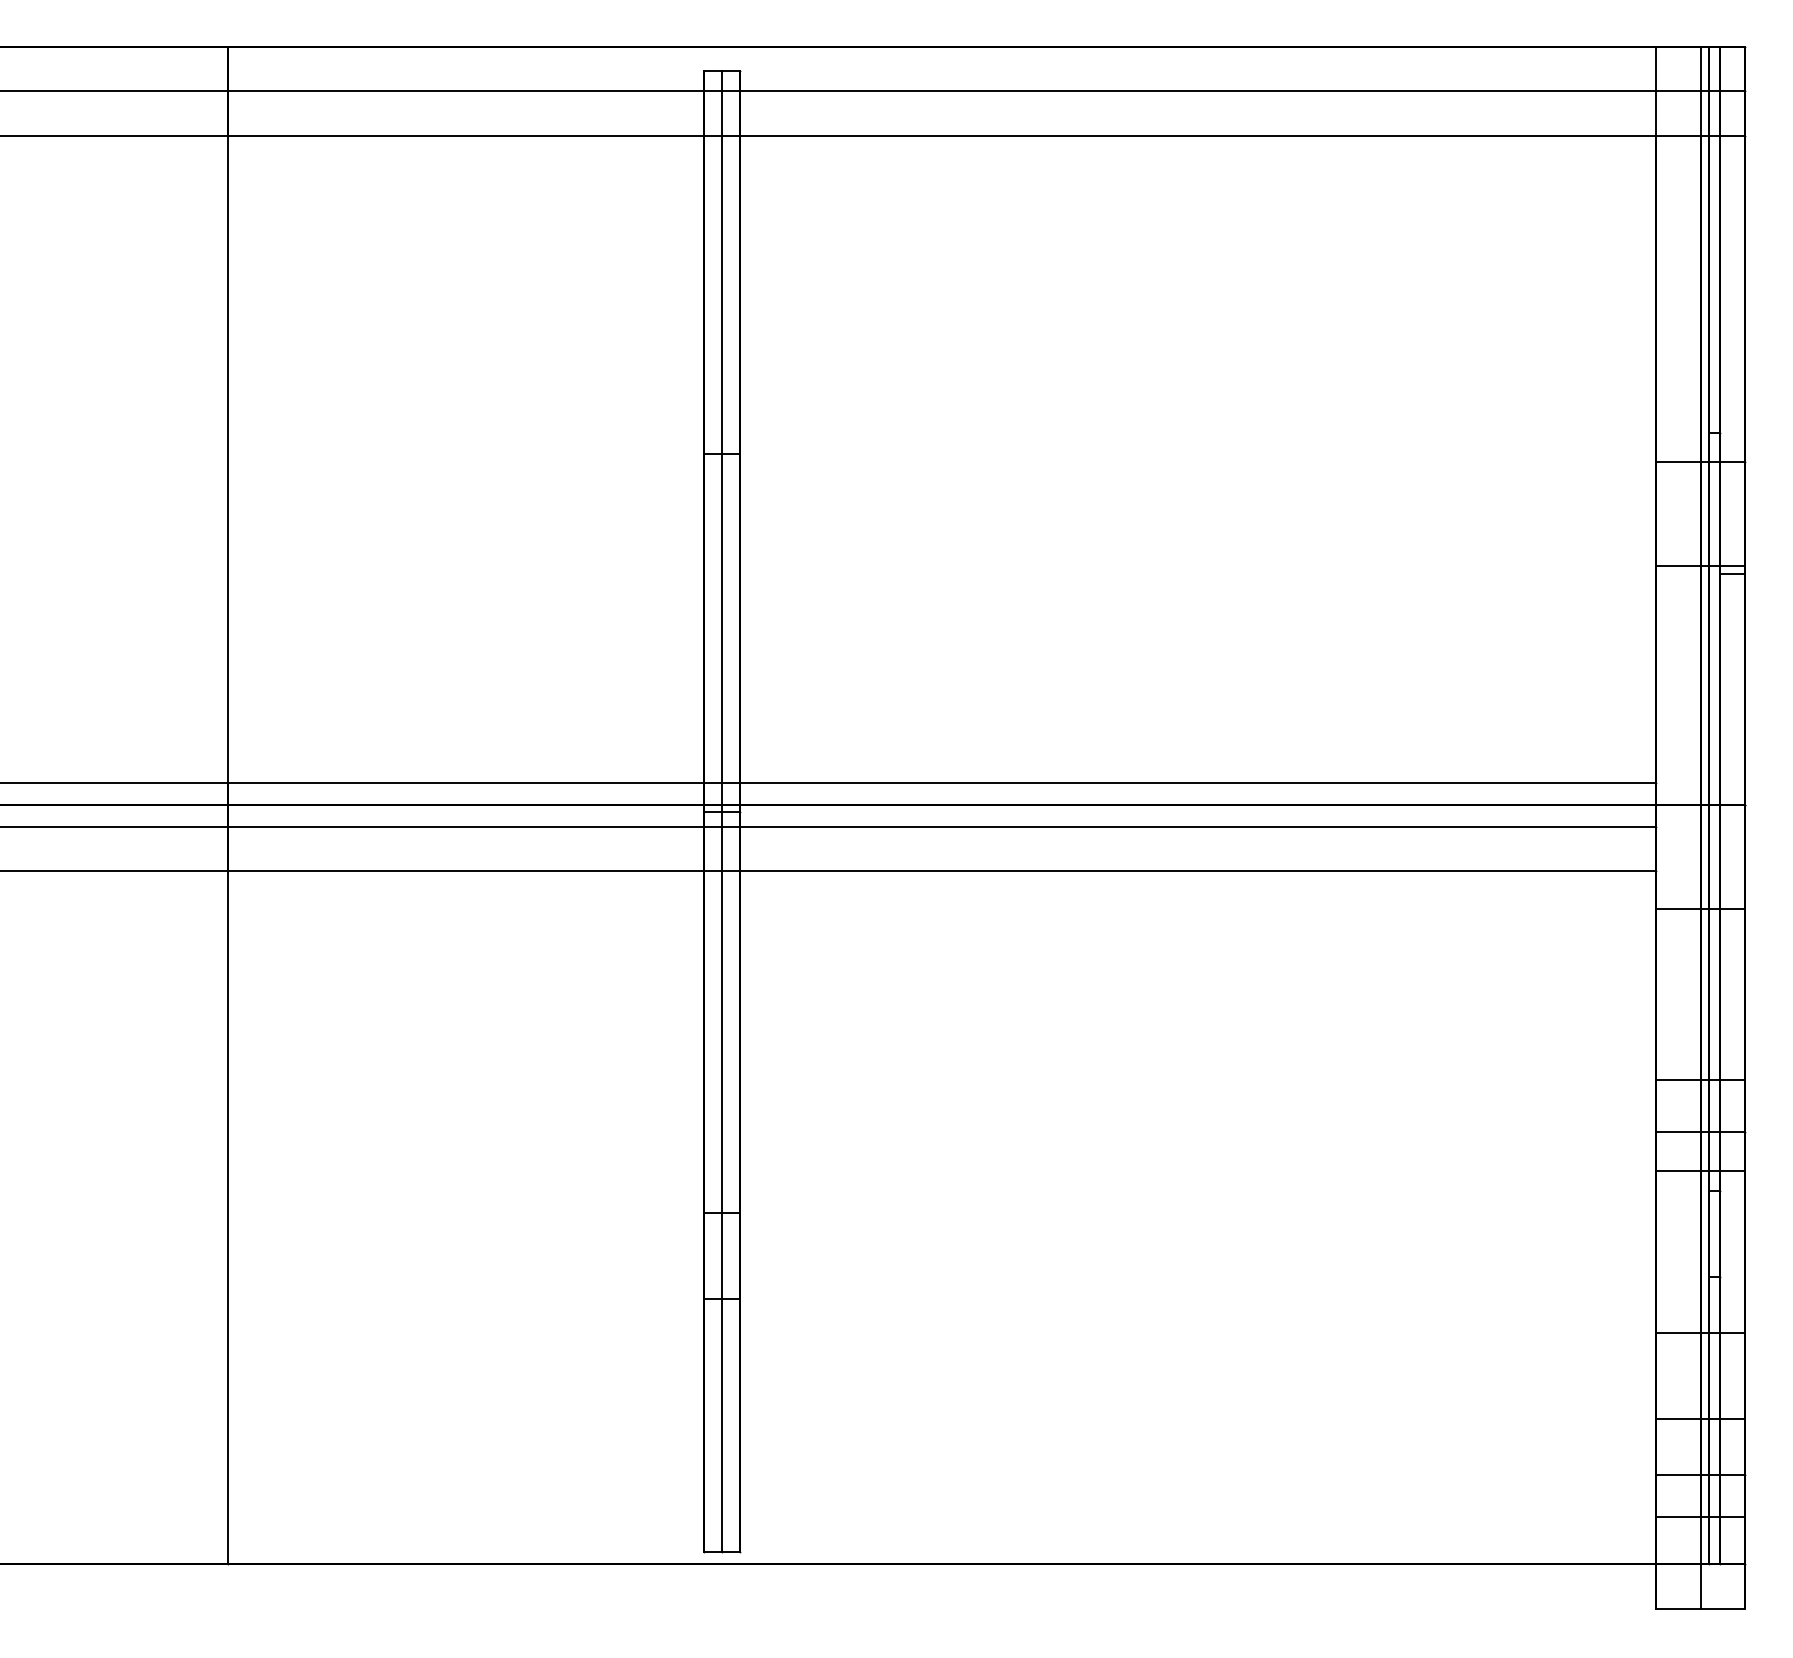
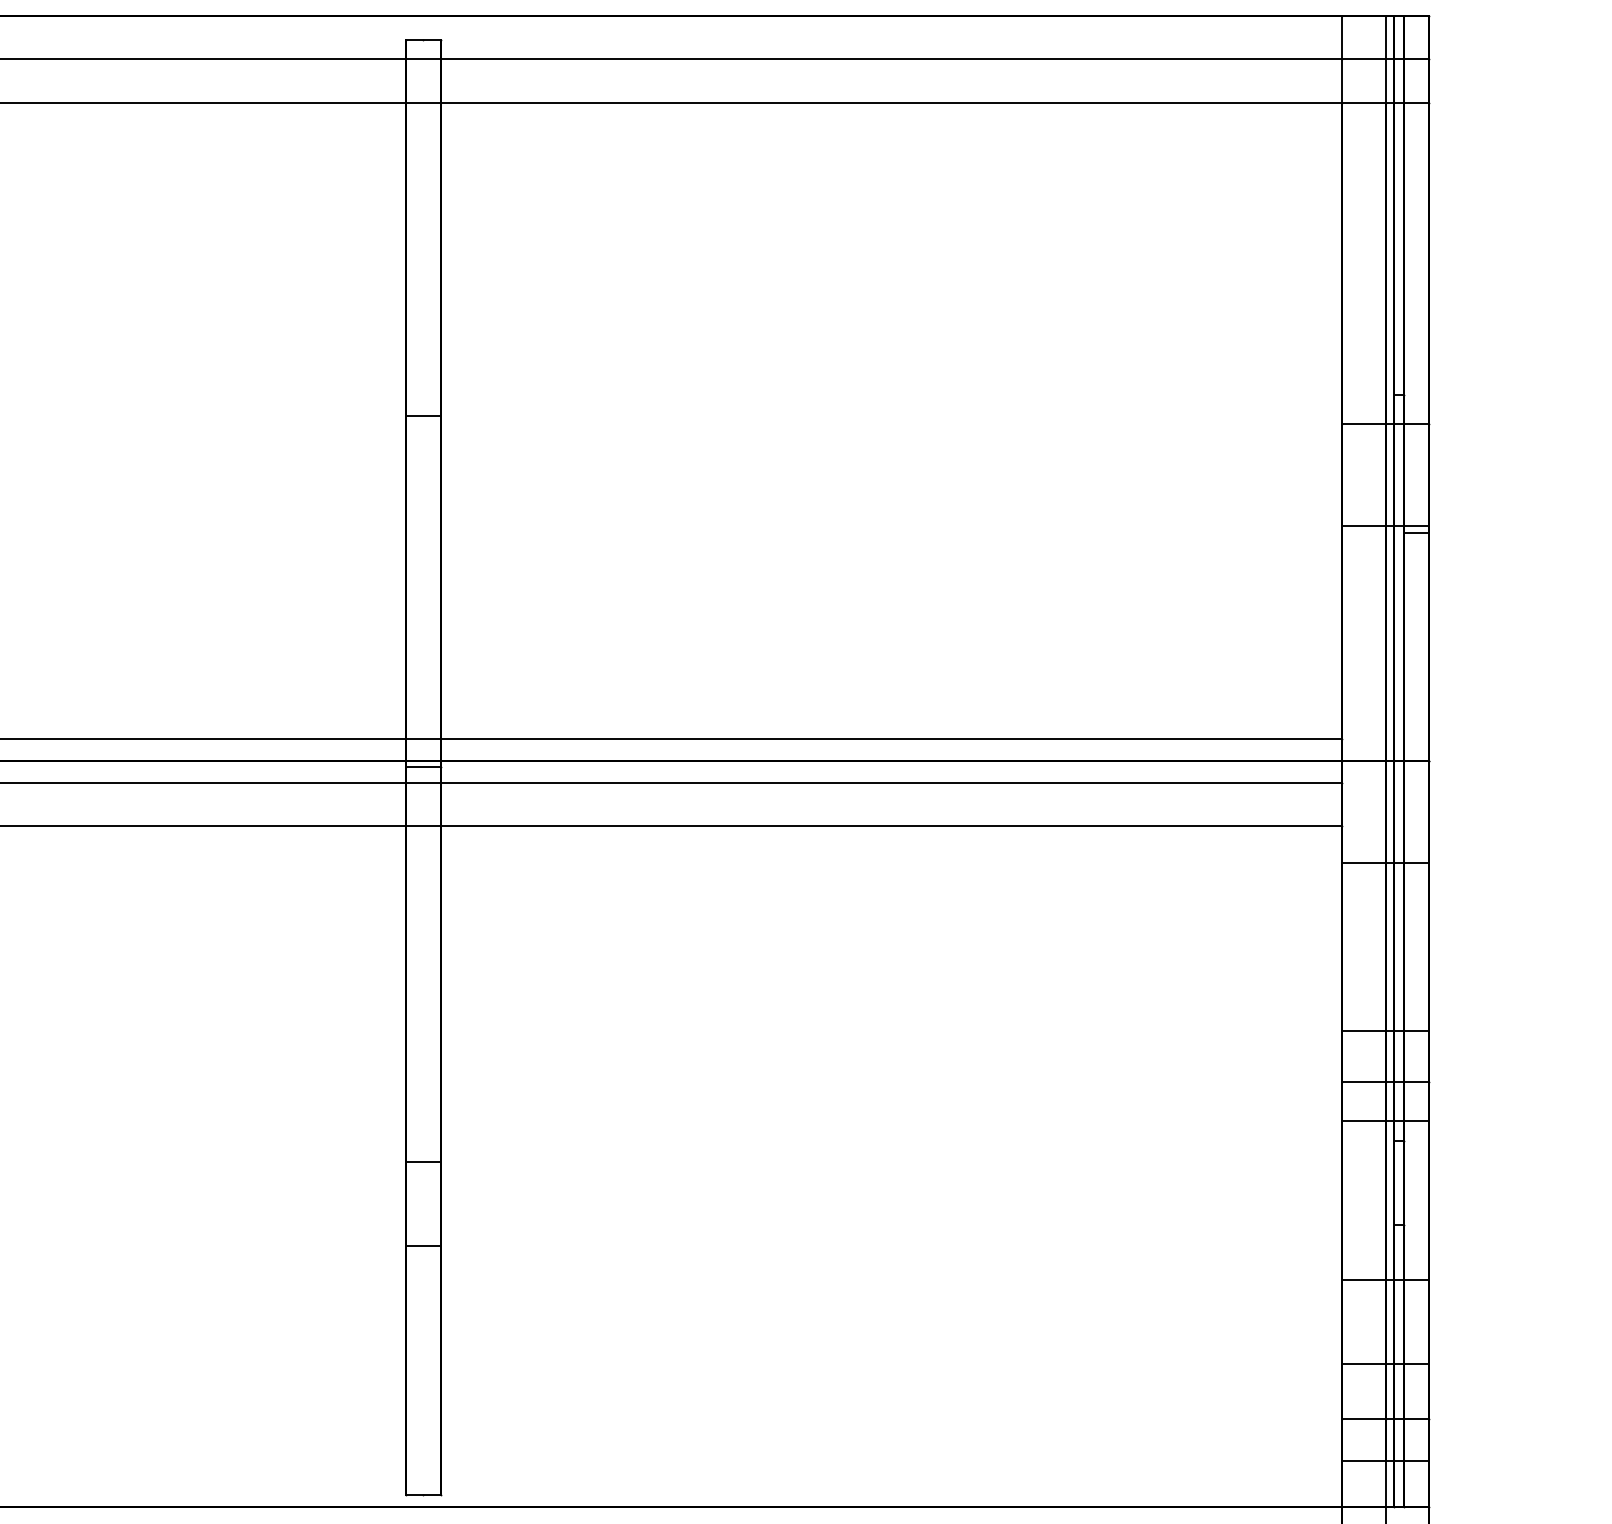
line: (721, 811) -> (423, 767), removed

